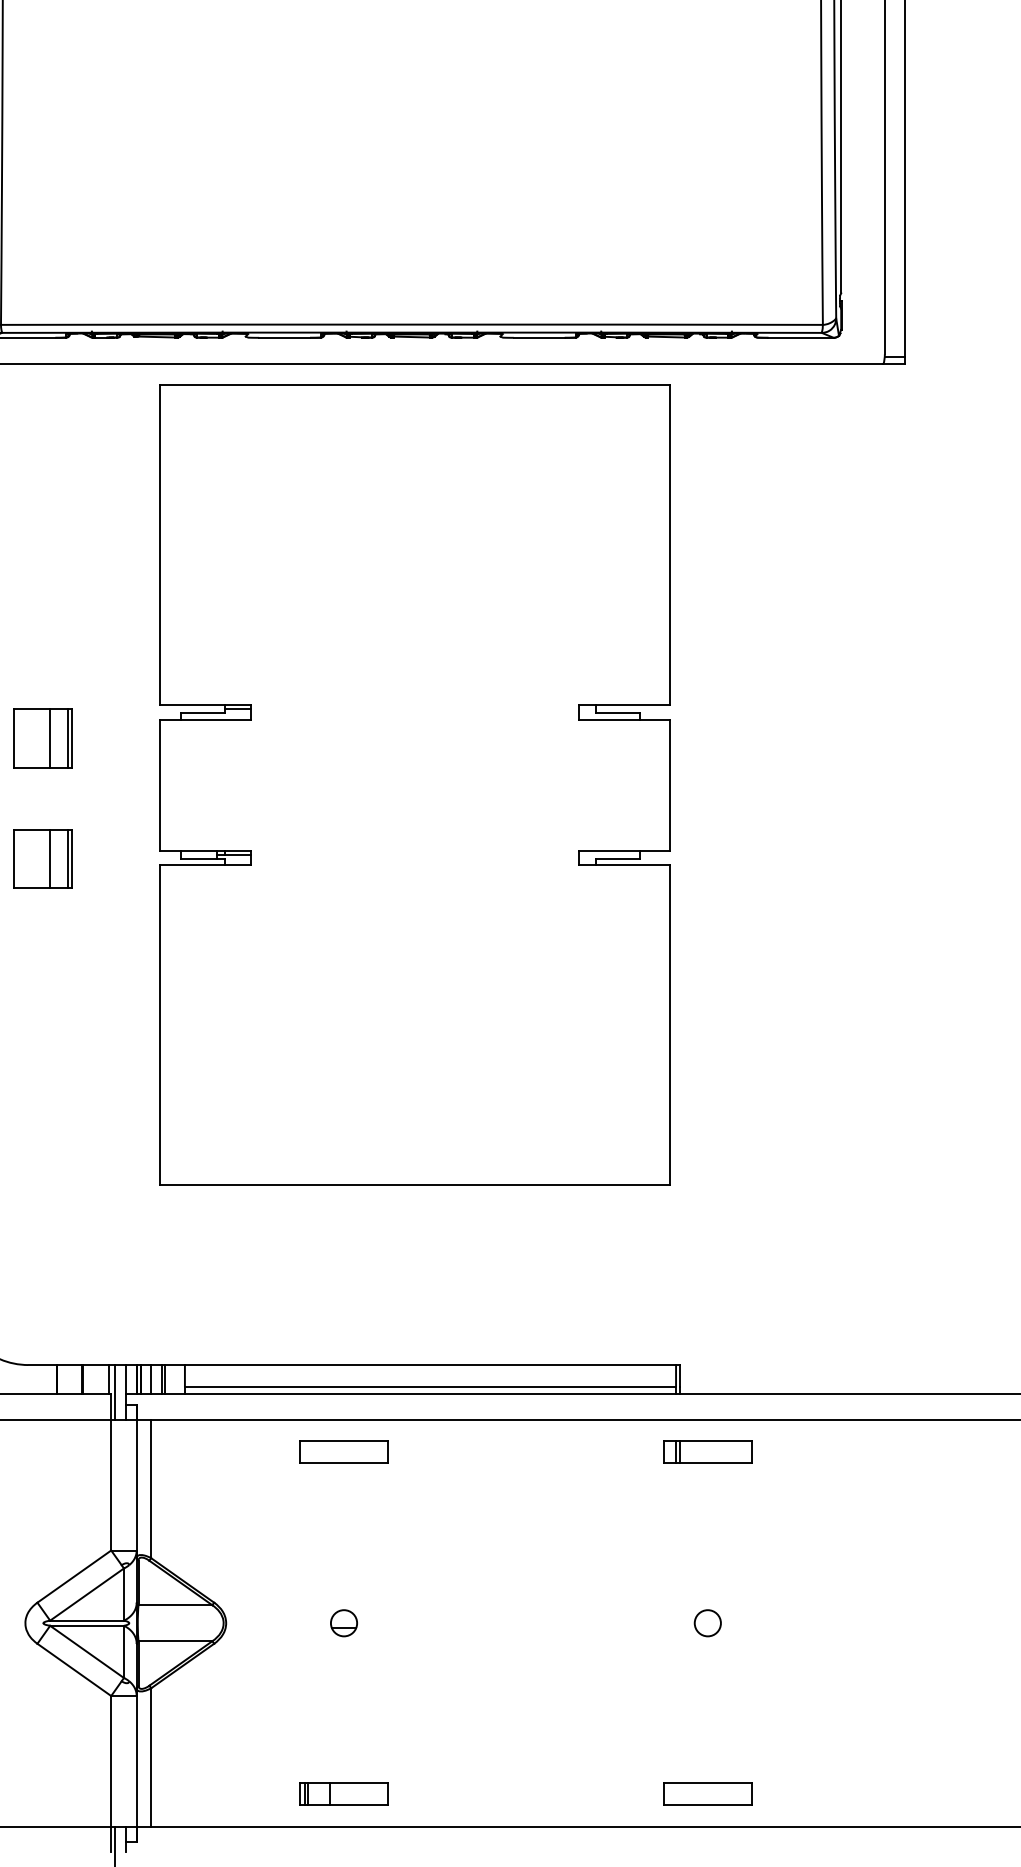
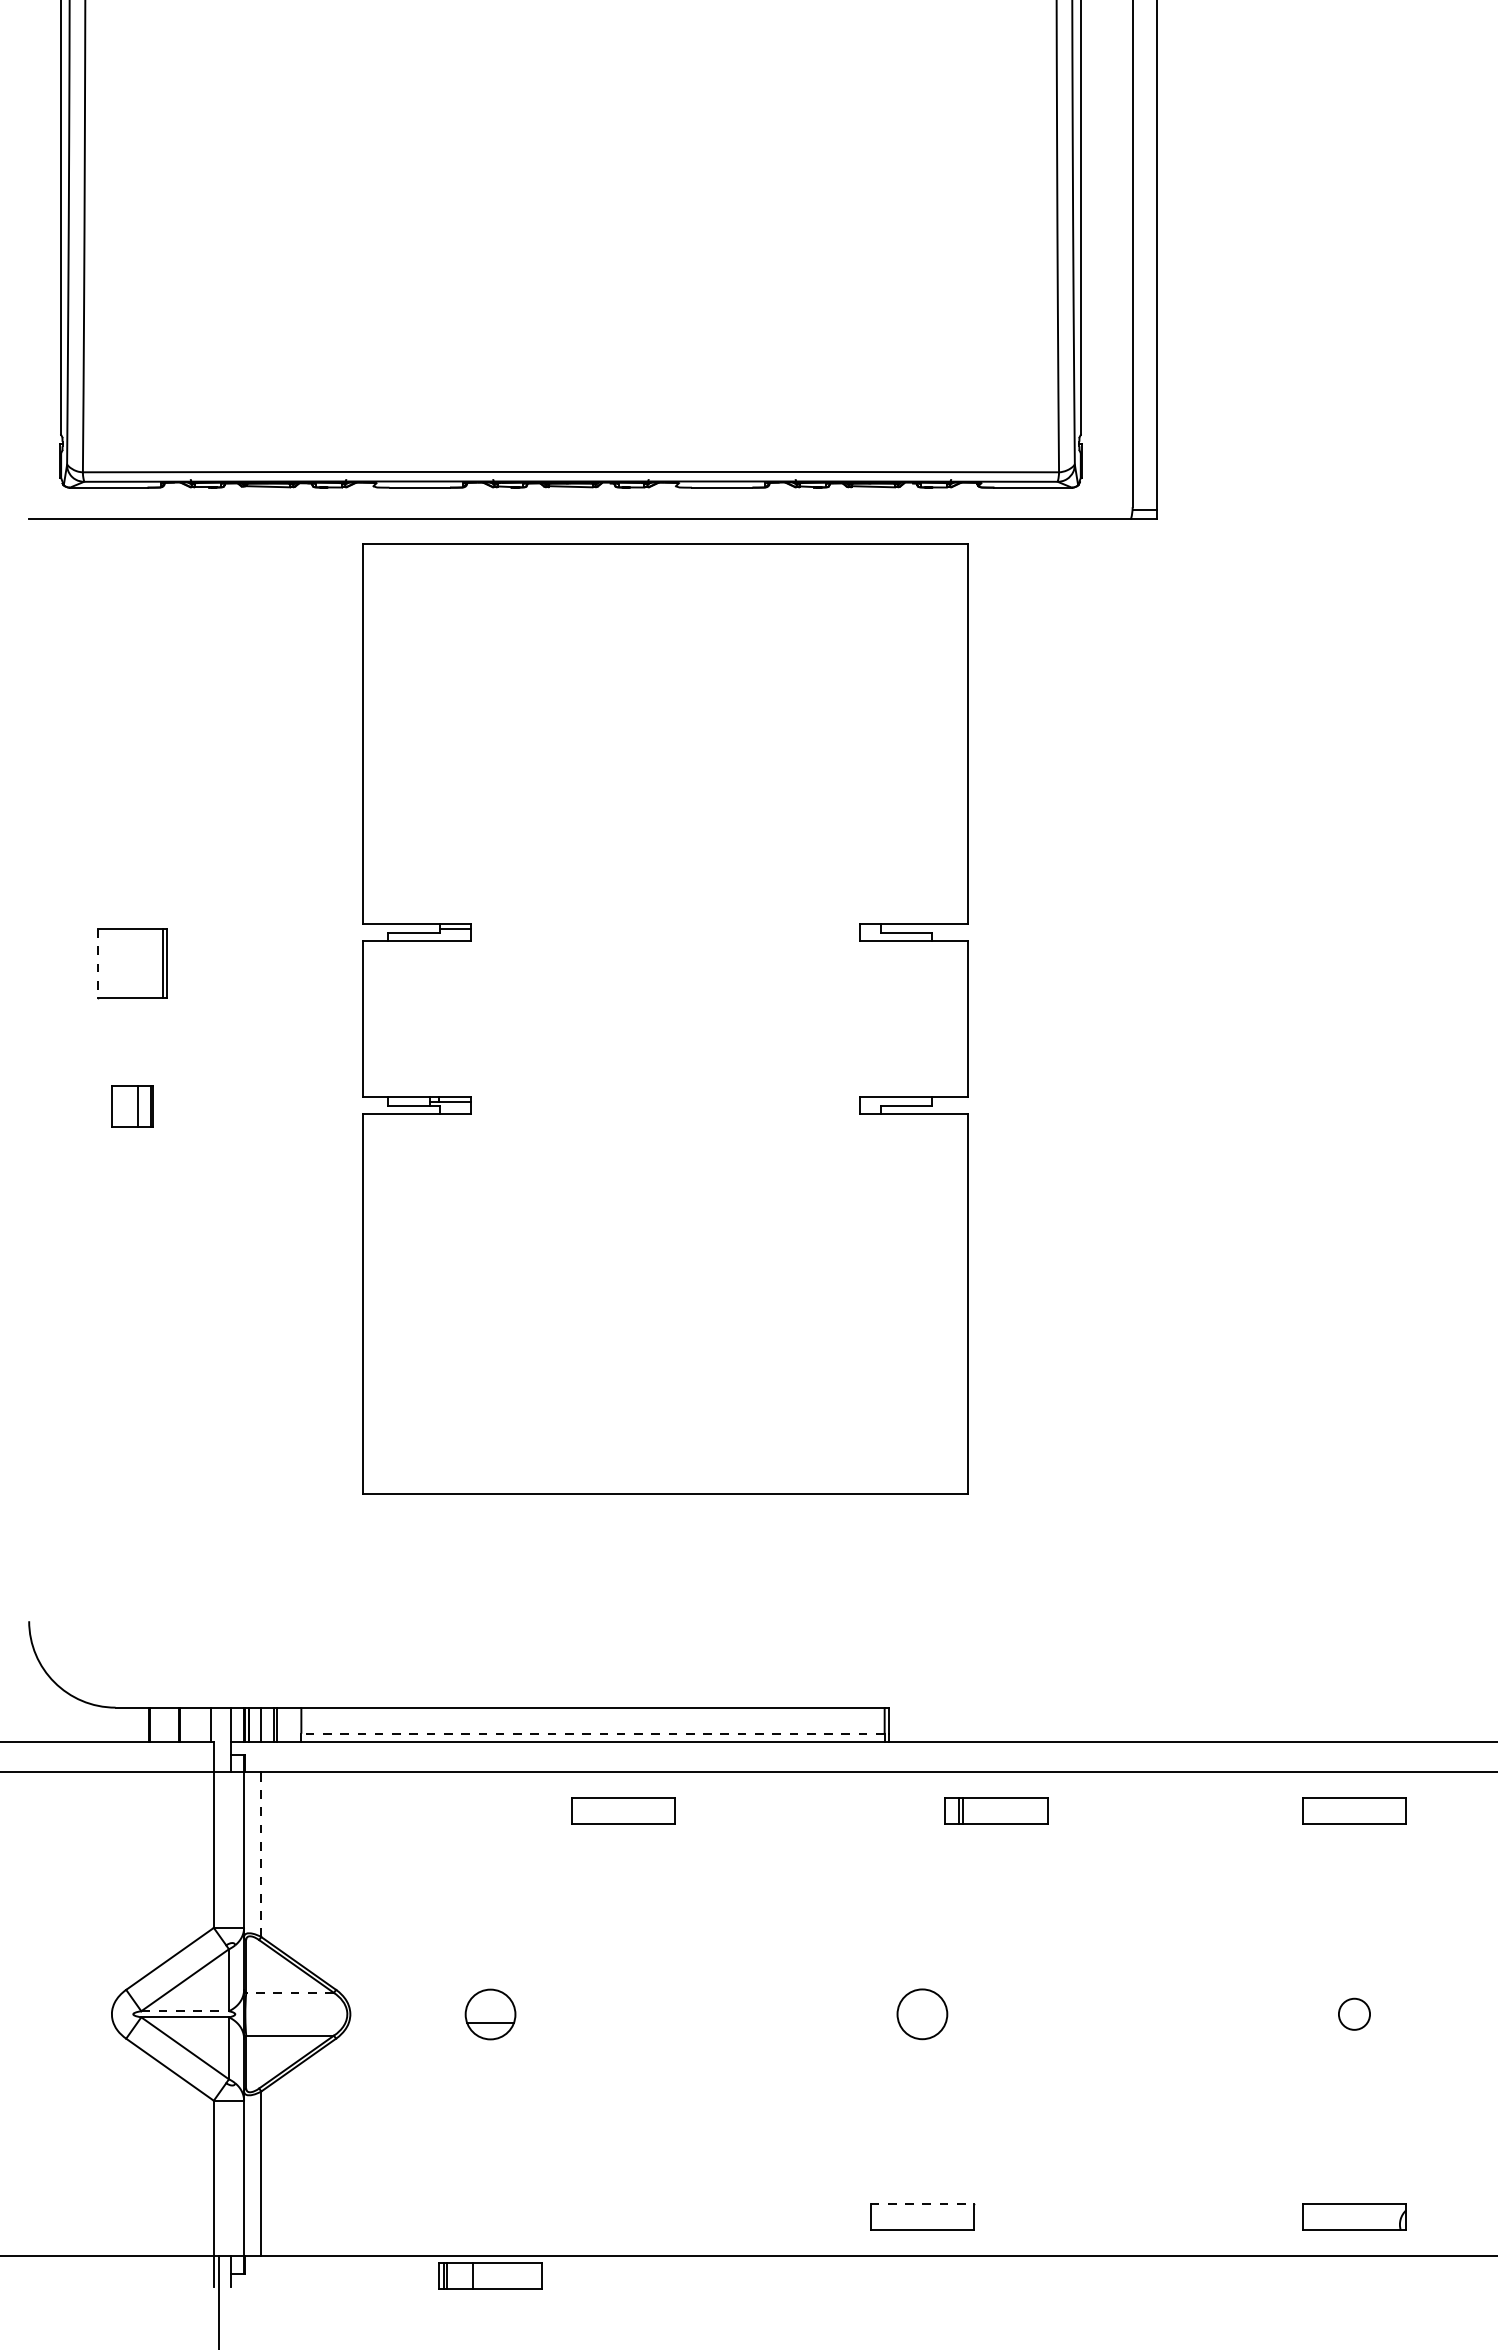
line: (14, 738) -> (98, 963), solid -> dashed
line: (50, 738) -> (141, 963), removed
part: (414, 784) -> (665, 1018), moved
part: (42, 858) -> (132, 1106), size x0.6
line: (430, 1386) -> (593, 1733), solid -> dashed
line: (115, 1391) -> (218, 1739), removed
part: (344, 1451) -> (623, 1810), moved
part: (707, 1451) -> (996, 1810), moved
line: (151, 1488) -> (261, 1854), solid -> dashed
line: (175, 1604) -> (290, 1992), solid -> dashed
line: (87, 1620) -> (185, 2011), solid -> dashed
part: (343, 1622) -> (489, 2013), size x1.6
circle: (707, 1622) -> (921, 2013), size x1.6
line: (707, 1783) -> (922, 2204), solid -> dashed
part: (344, 1793) -> (490, 2275), moved

